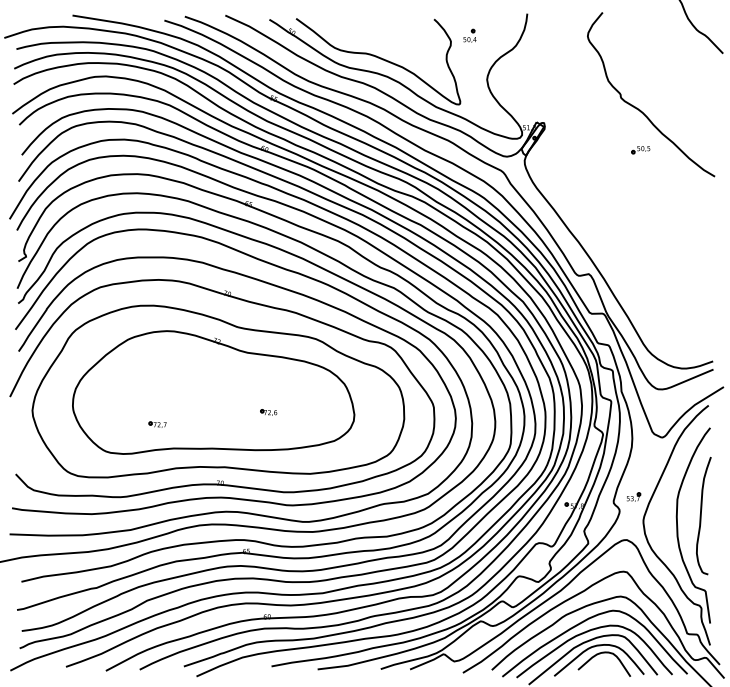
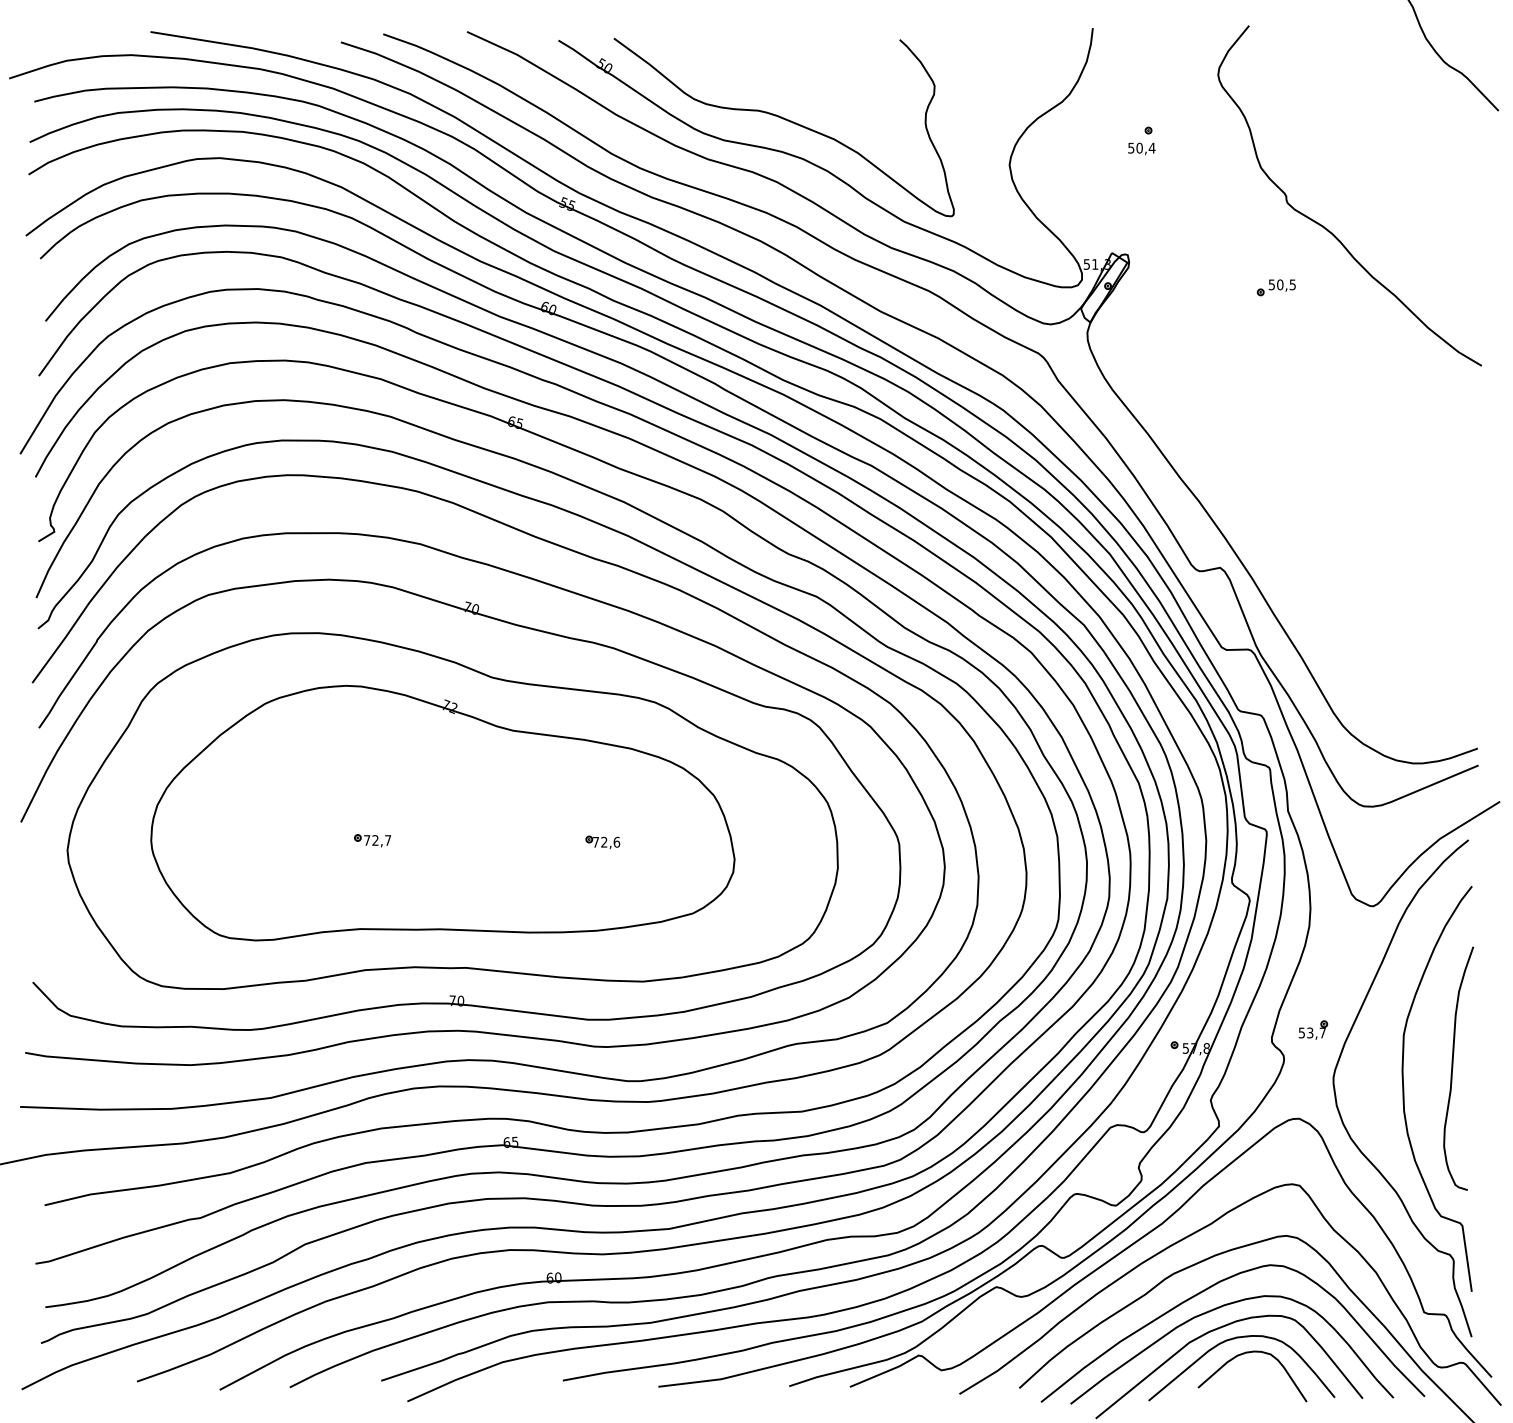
part: (469, 35) -> (1140, 139), moved
part: (640, 150) -> (1275, 288), moved
part: (268, 412) -> (602, 842), moved
part: (157, 424) -> (372, 839), moved

